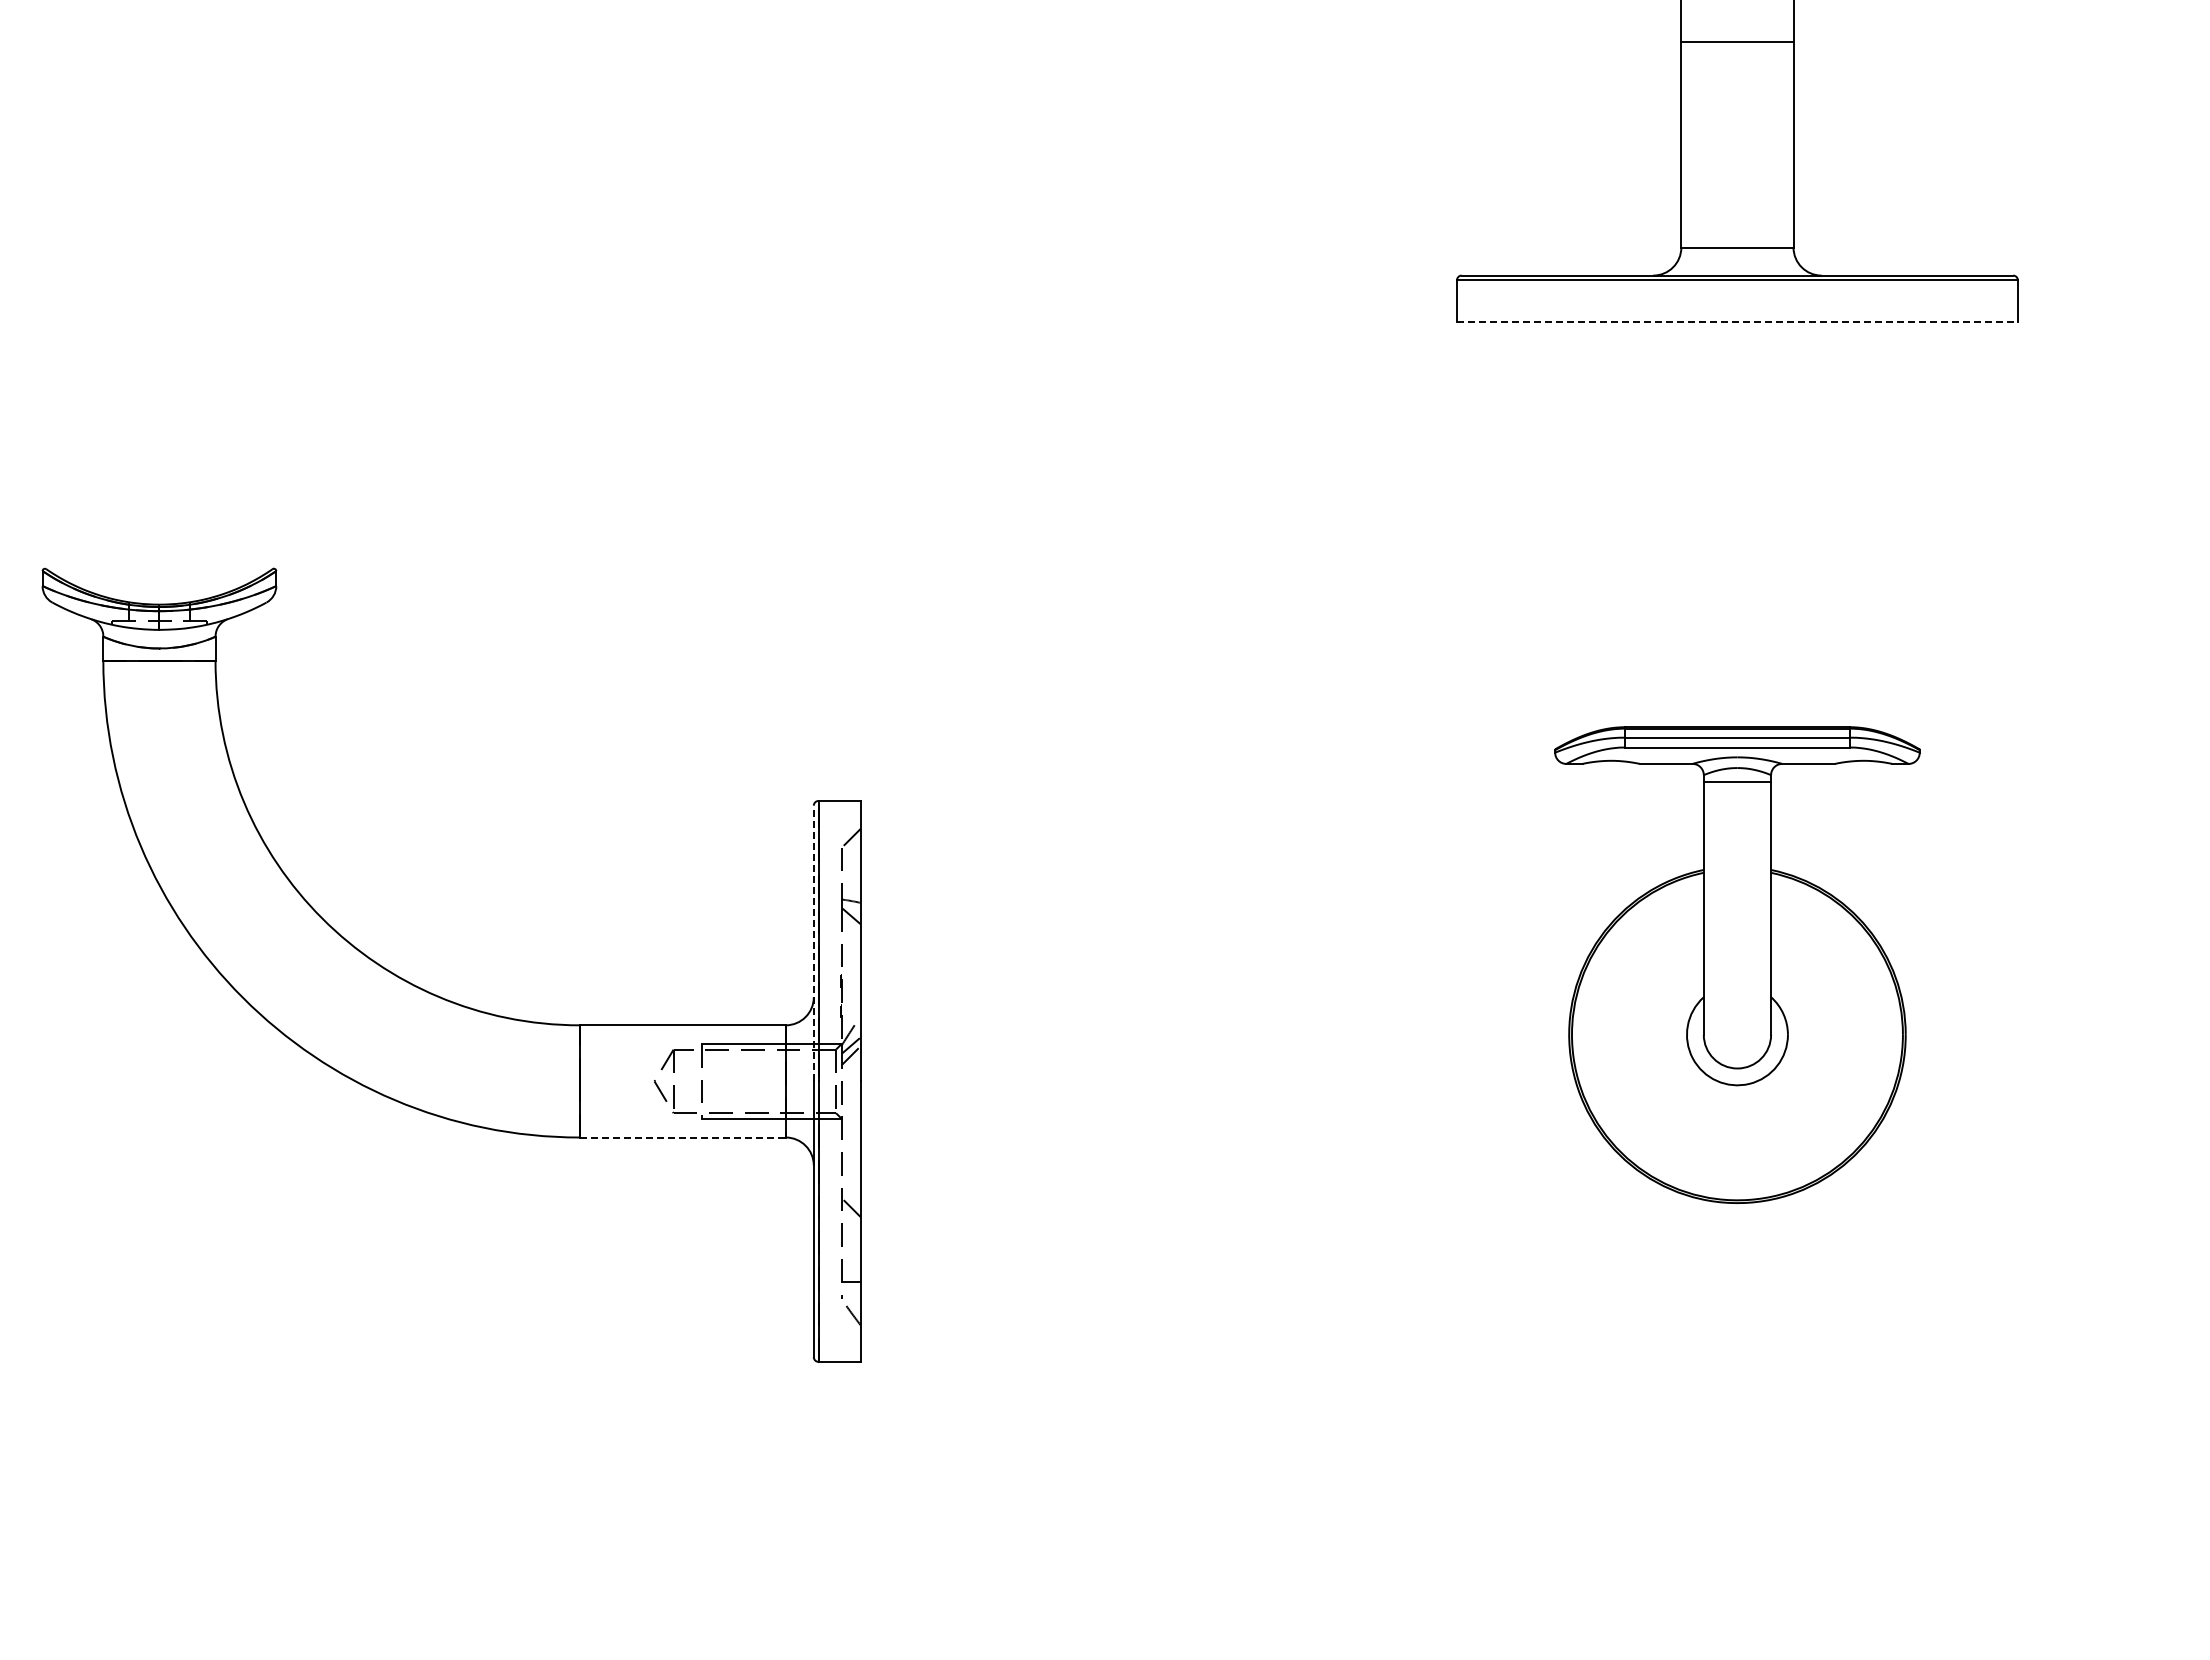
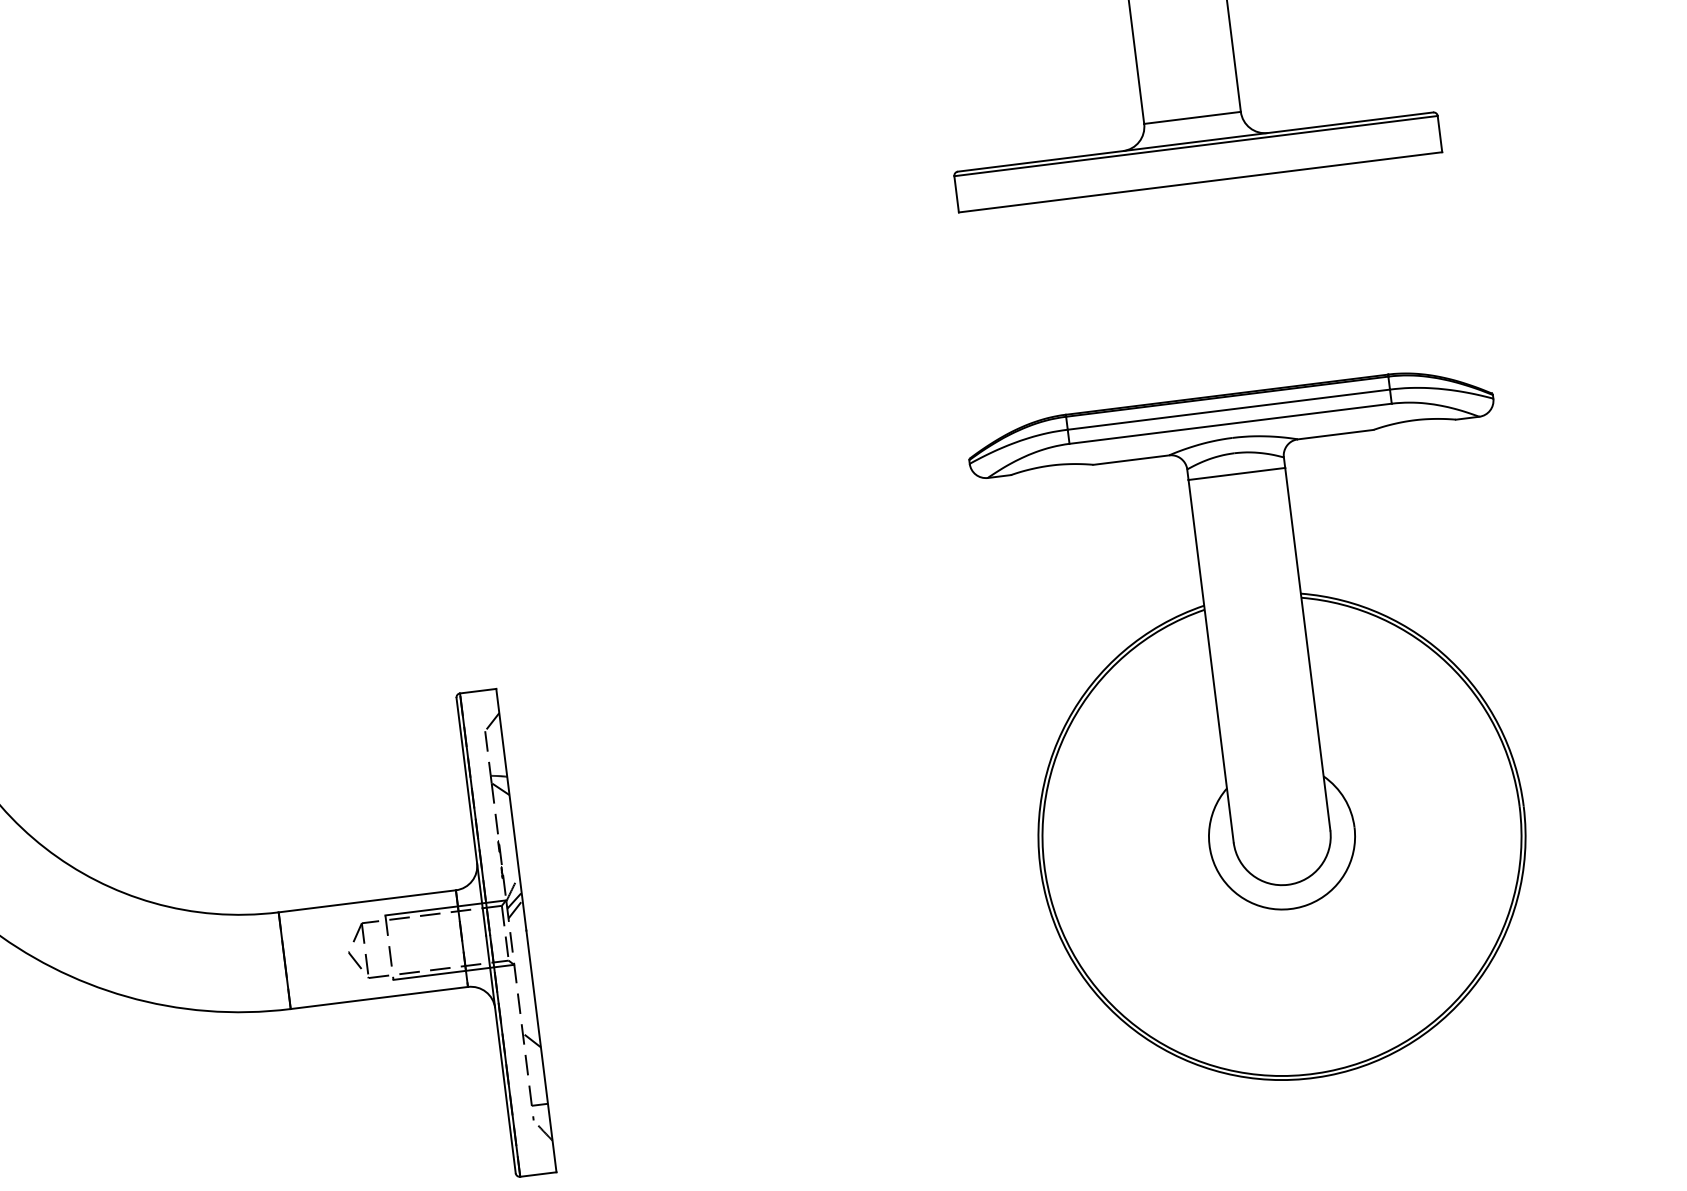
line: (1737, 322) -> (1200, 182), dashed -> solid
line: (813, 943) -> (471, 816), dashed -> solid
part: (1737, 964) -> (1269, 735), size x1.67
line: (682, 1137) -> (378, 998), dashed -> solid

